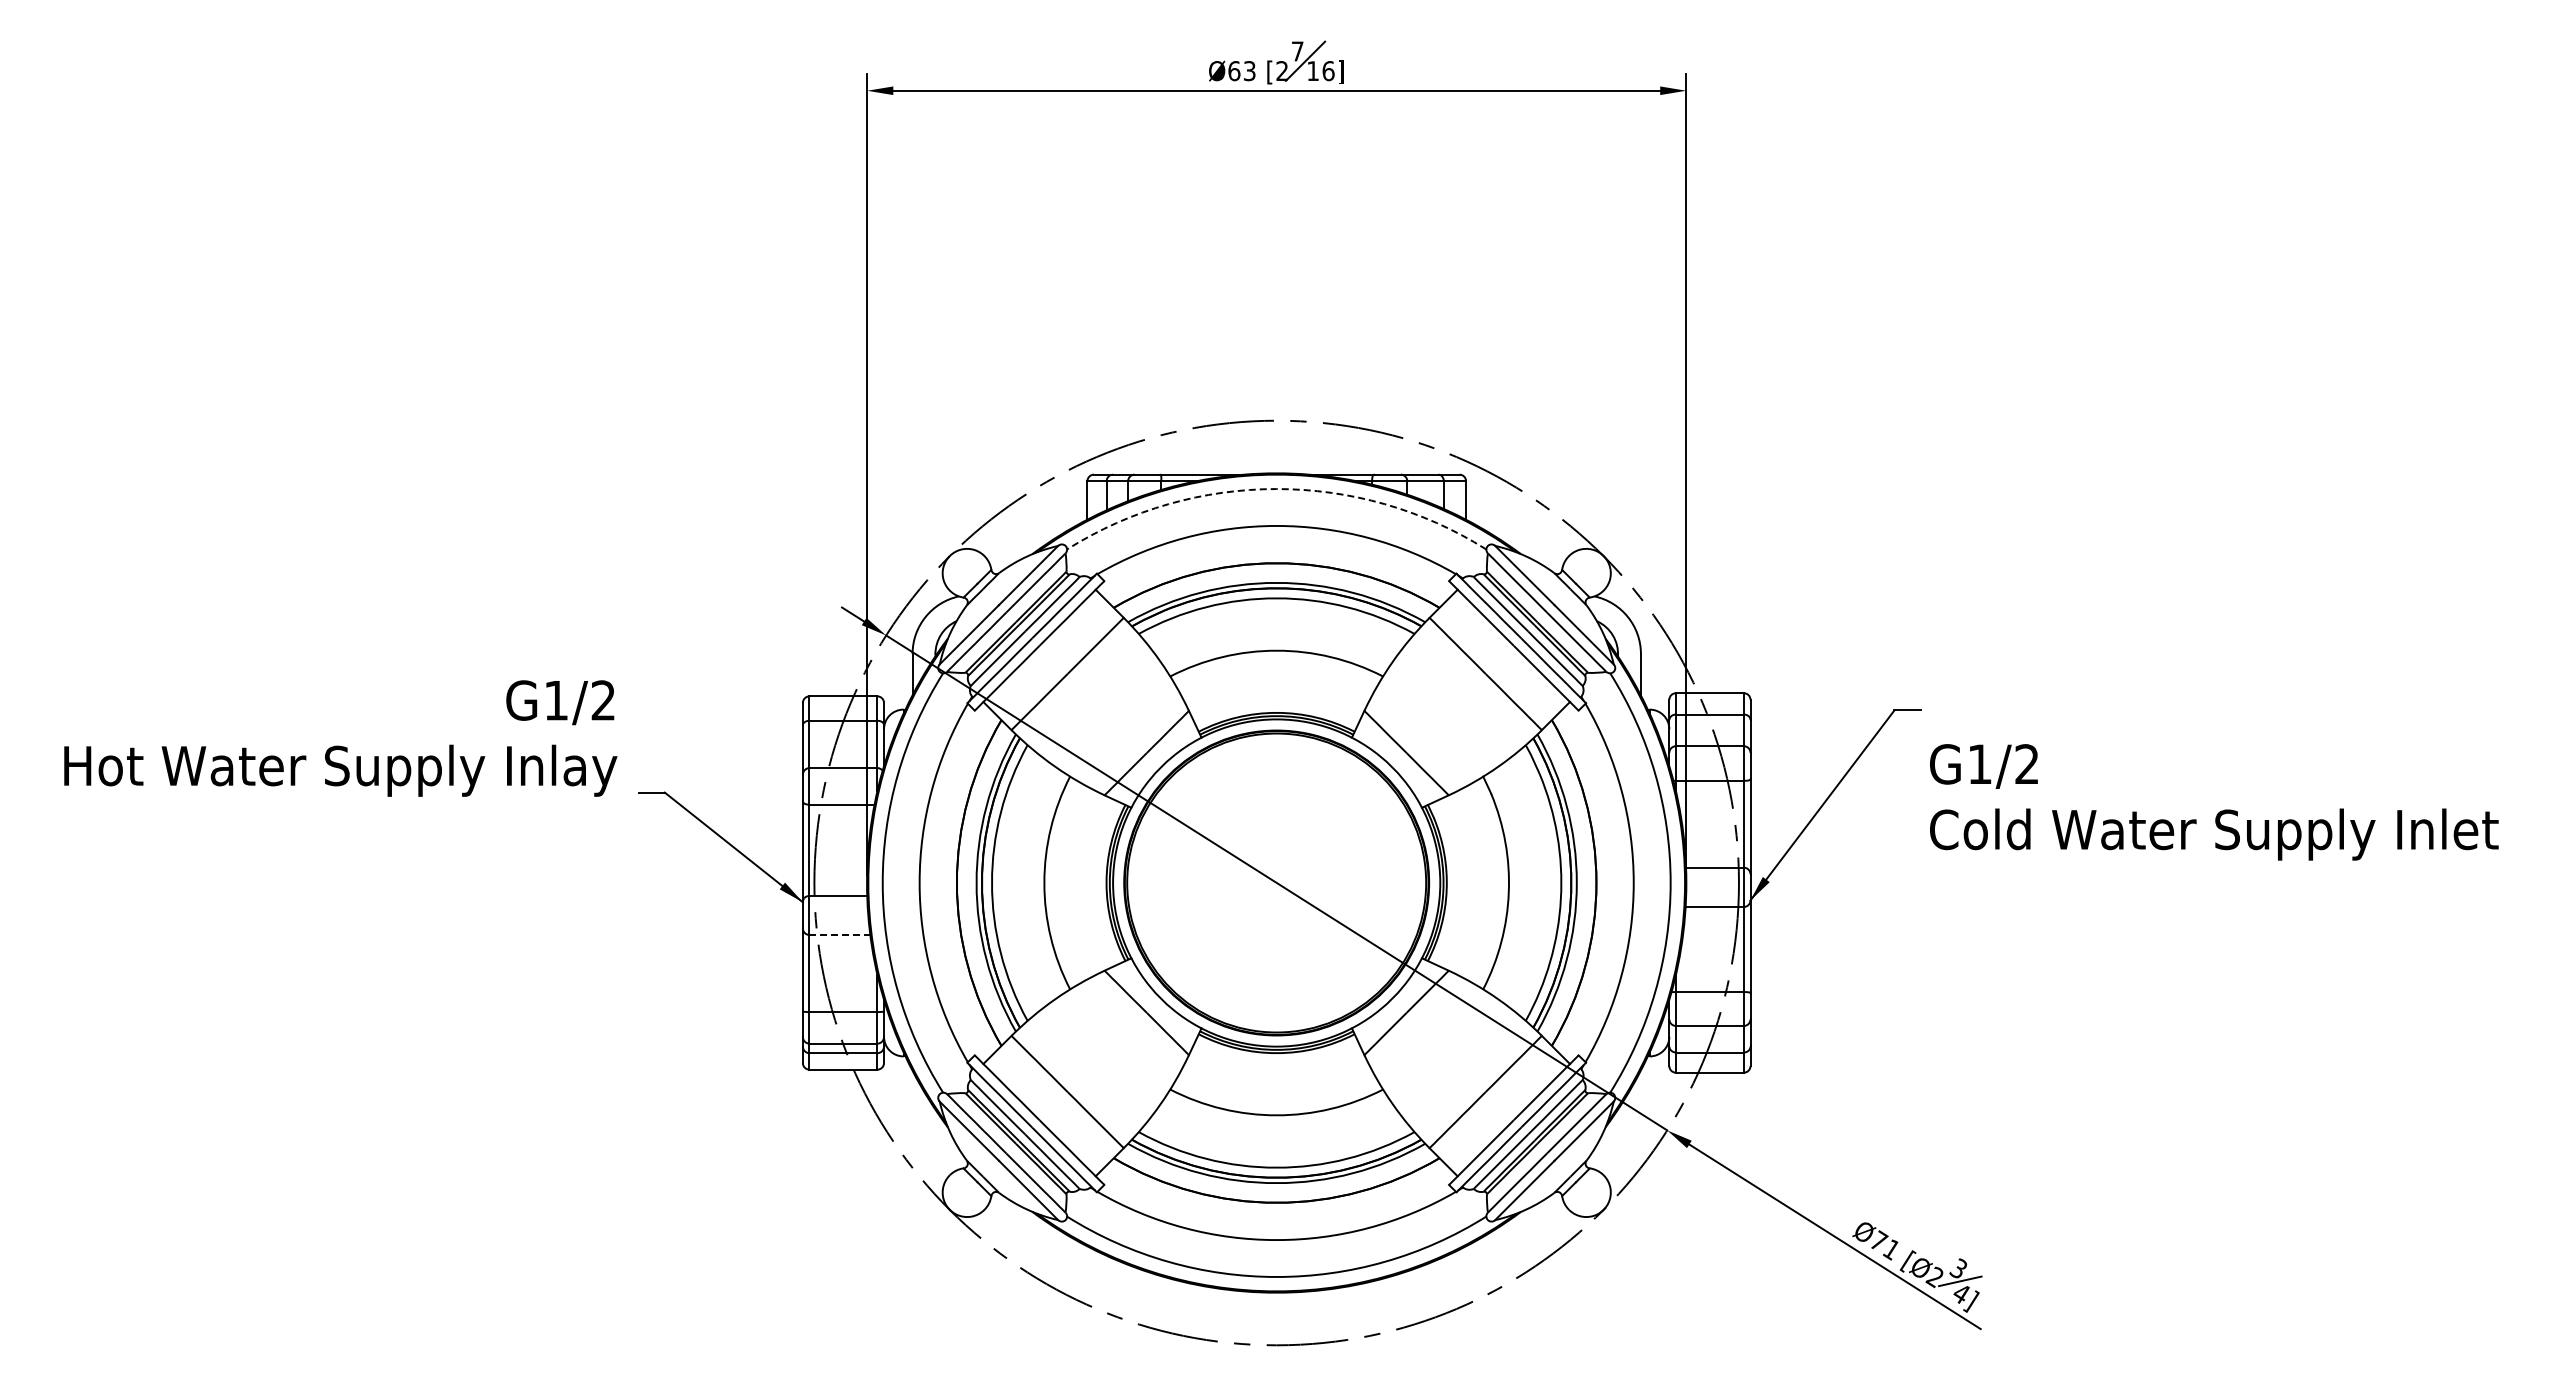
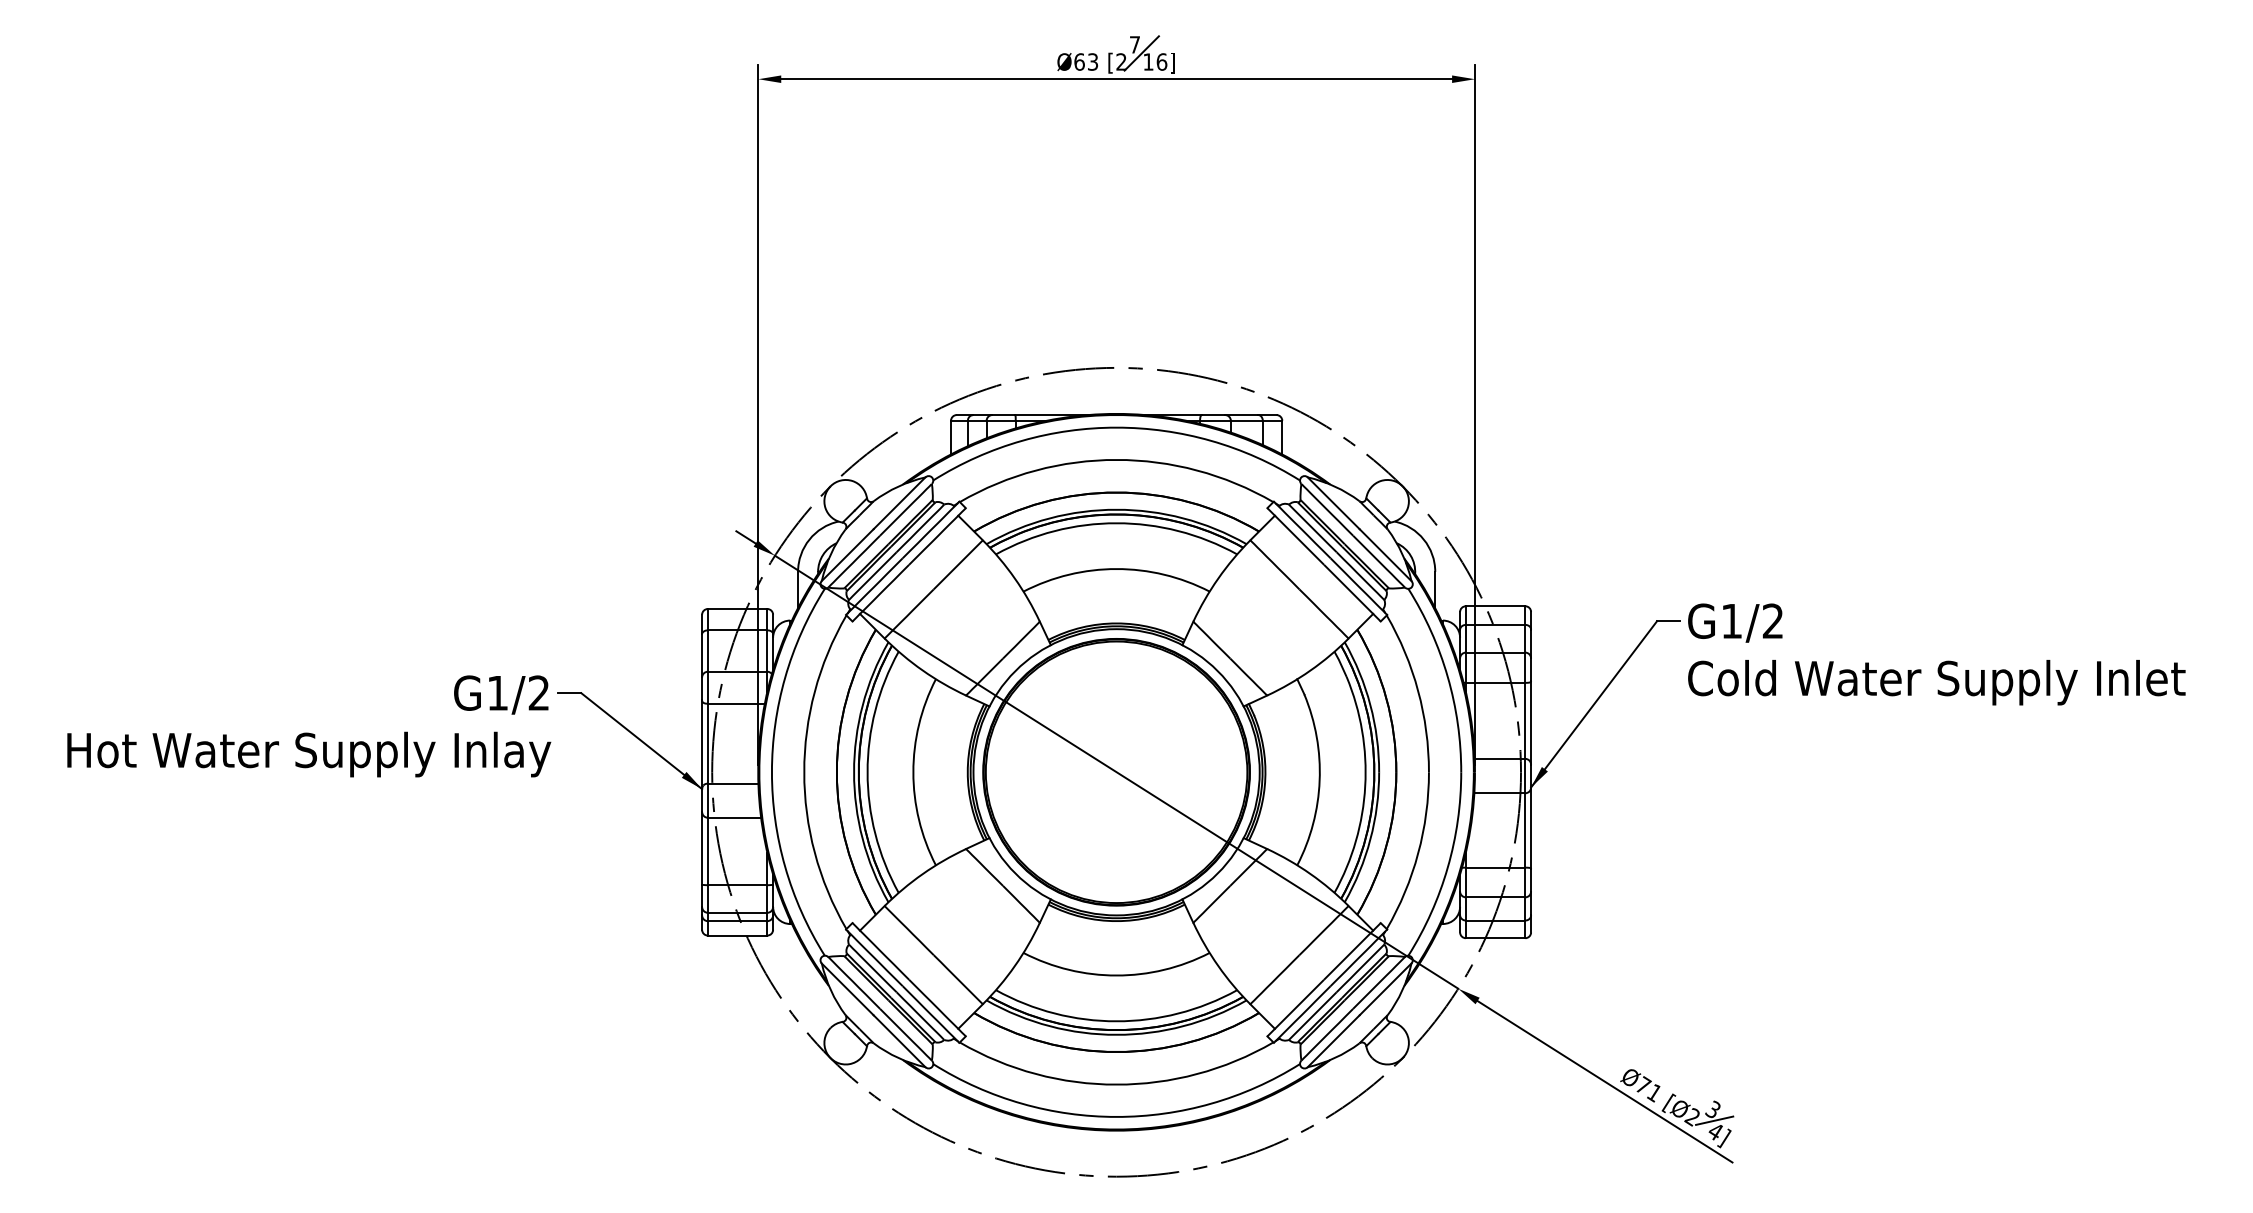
arc: (1276, 489) -> (1116, 428), dashed -> solid
text: (340, 738) -> (308, 726), moved
text: (2214, 802) -> (1937, 654), moved
line: (840, 934) -> (735, 817), dashed -> solid

